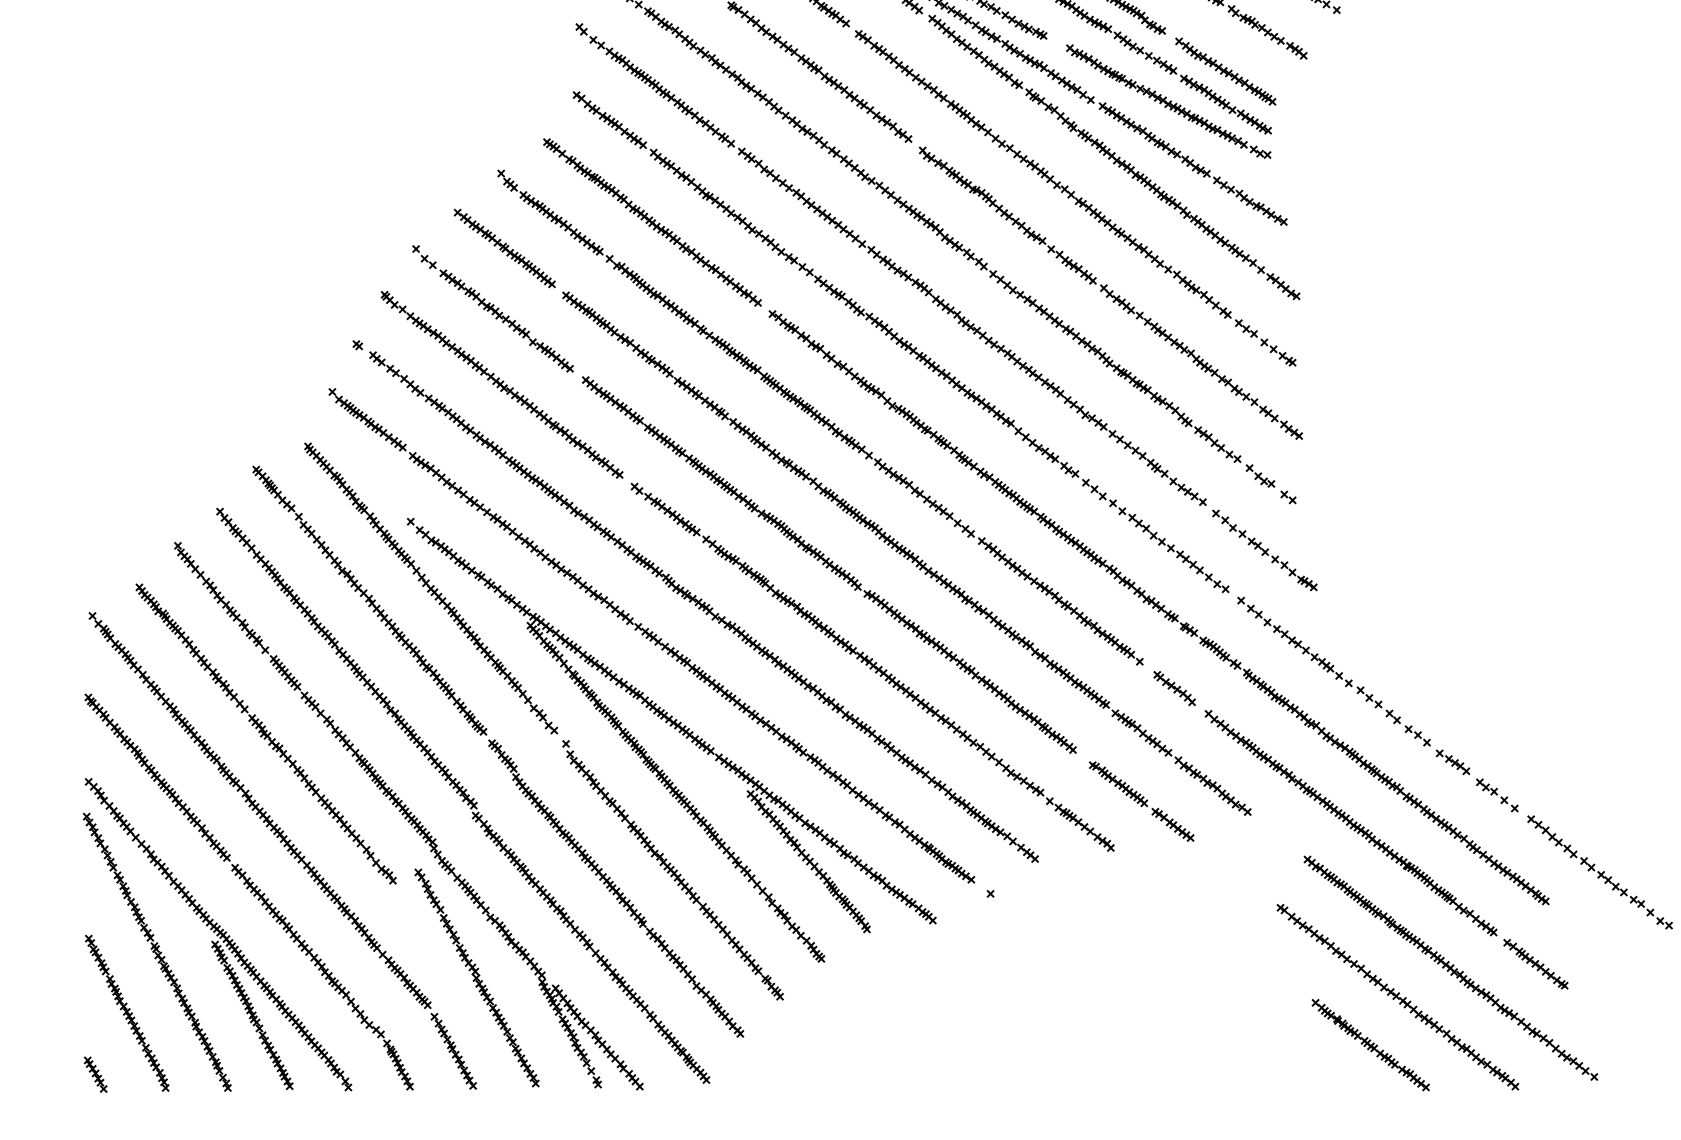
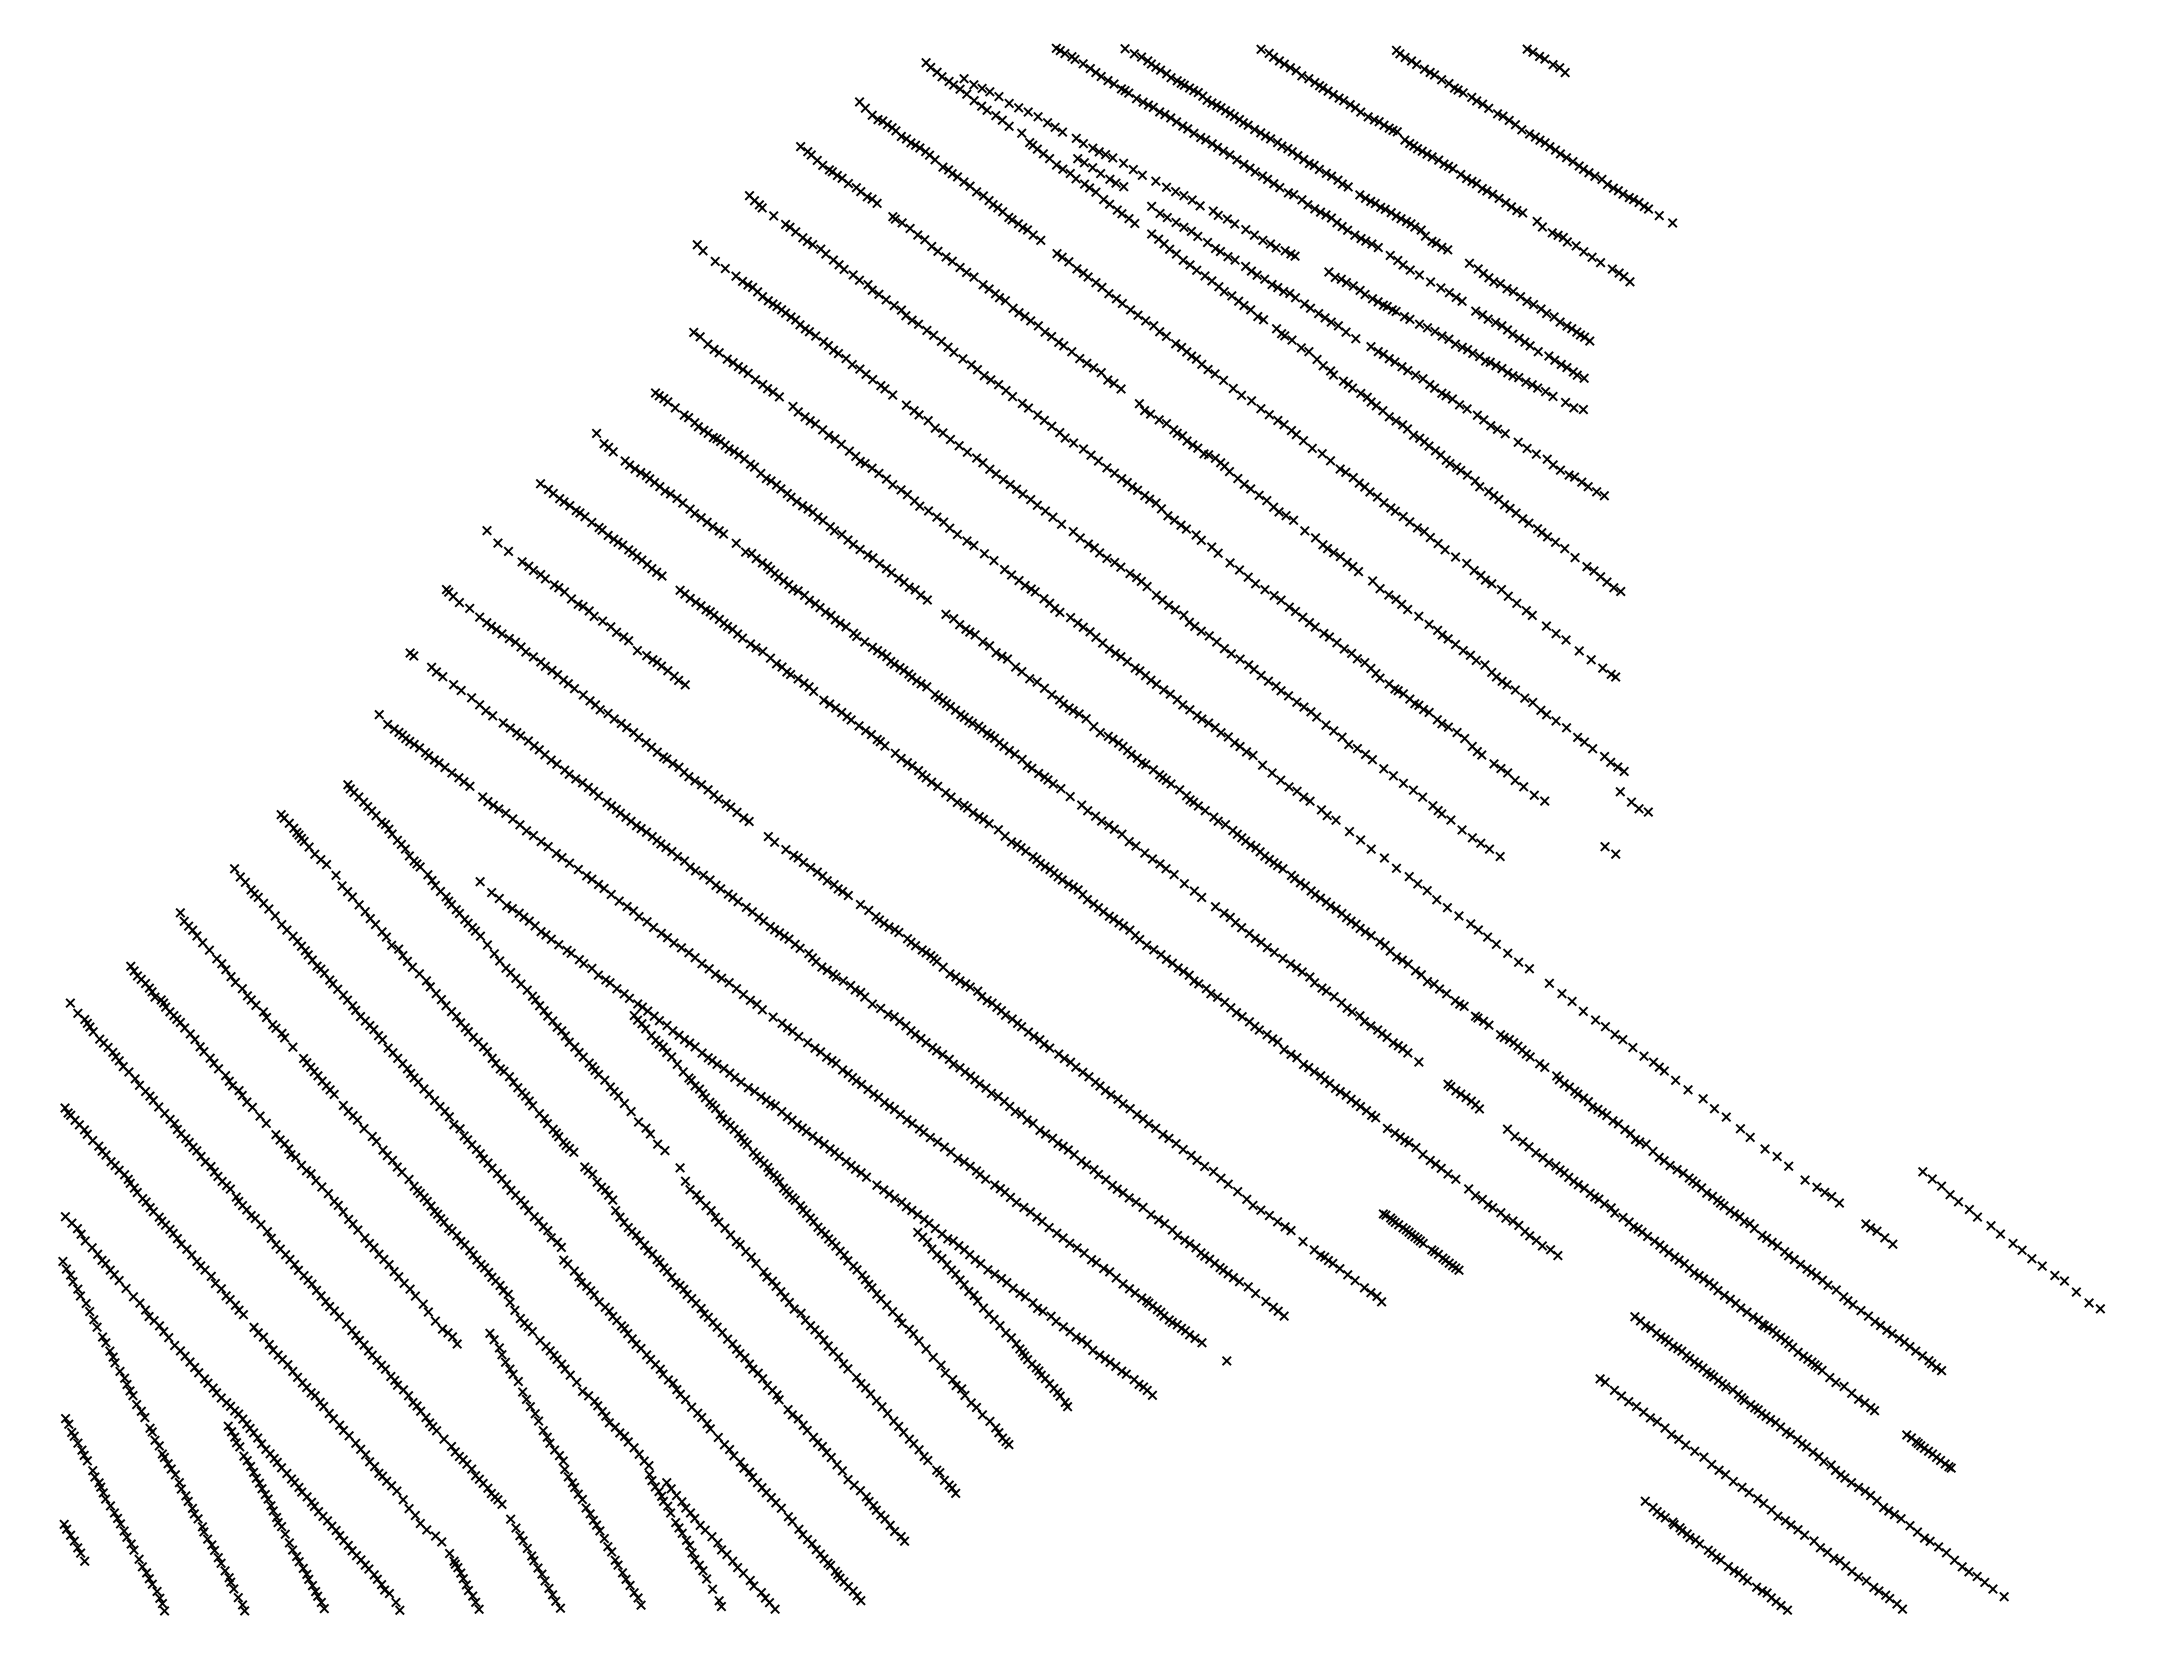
part: (1259, 475) -> (1633, 801), moved
part: (1264, 550) -> (1579, 918), removed
part: (828, 565) -> (1018, 937), removed
part: (1174, 688) -> (1463, 1096), size x0.7
part: (1497, 794) -> (1879, 1233), size x0.6
part: (1141, 801) -> (1420, 1241), size x0.6
part: (1600, 872) -> (2011, 1240), moved
part: (1535, 964) -> (1928, 1451), size x0.6
part: (95, 1074) -> (74, 1542), moved

